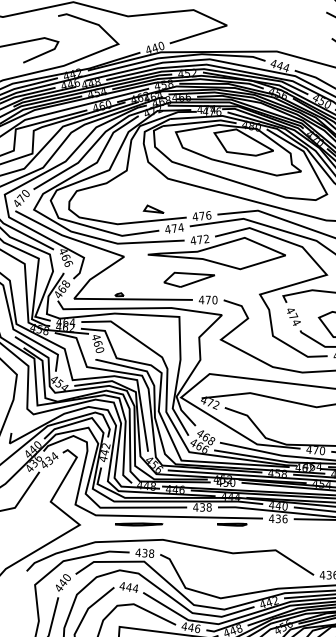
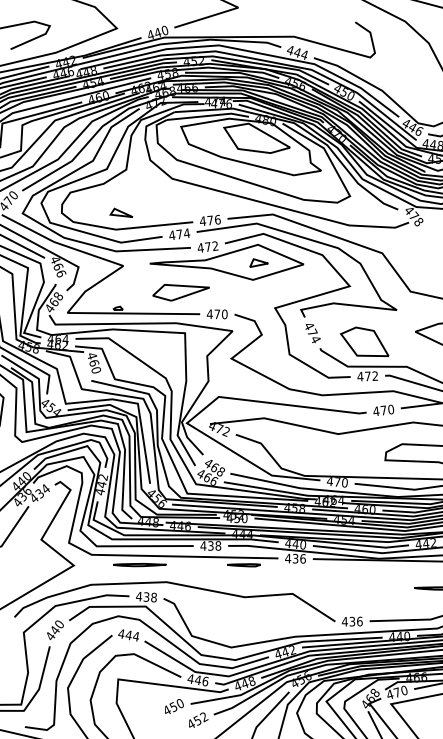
part: (153, 208) -> (121, 212), moved
part: (245, 253) -> (258, 262), added
part: (188, 279) -> (180, 292), moved

